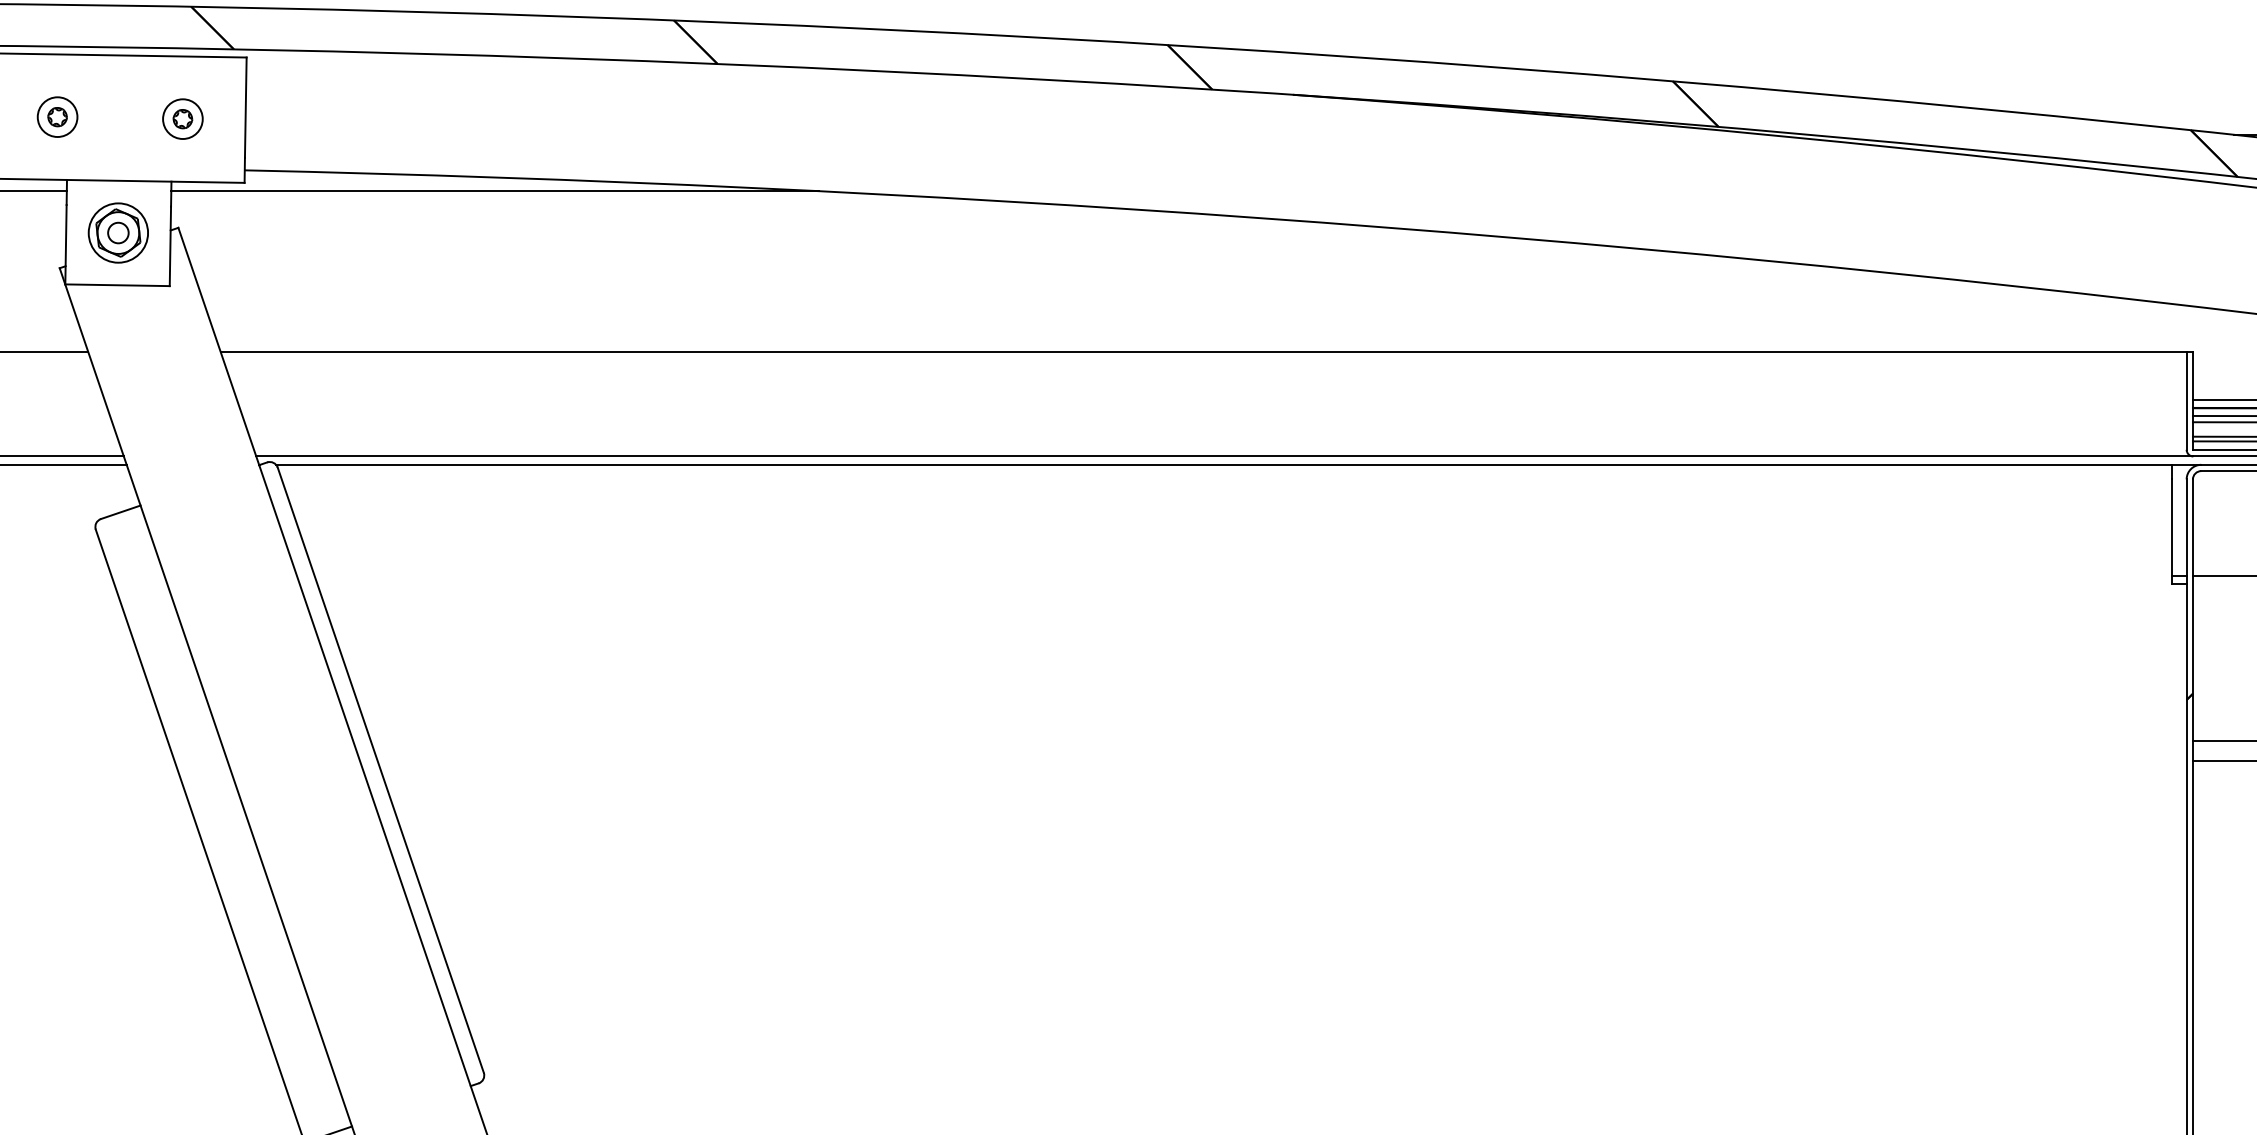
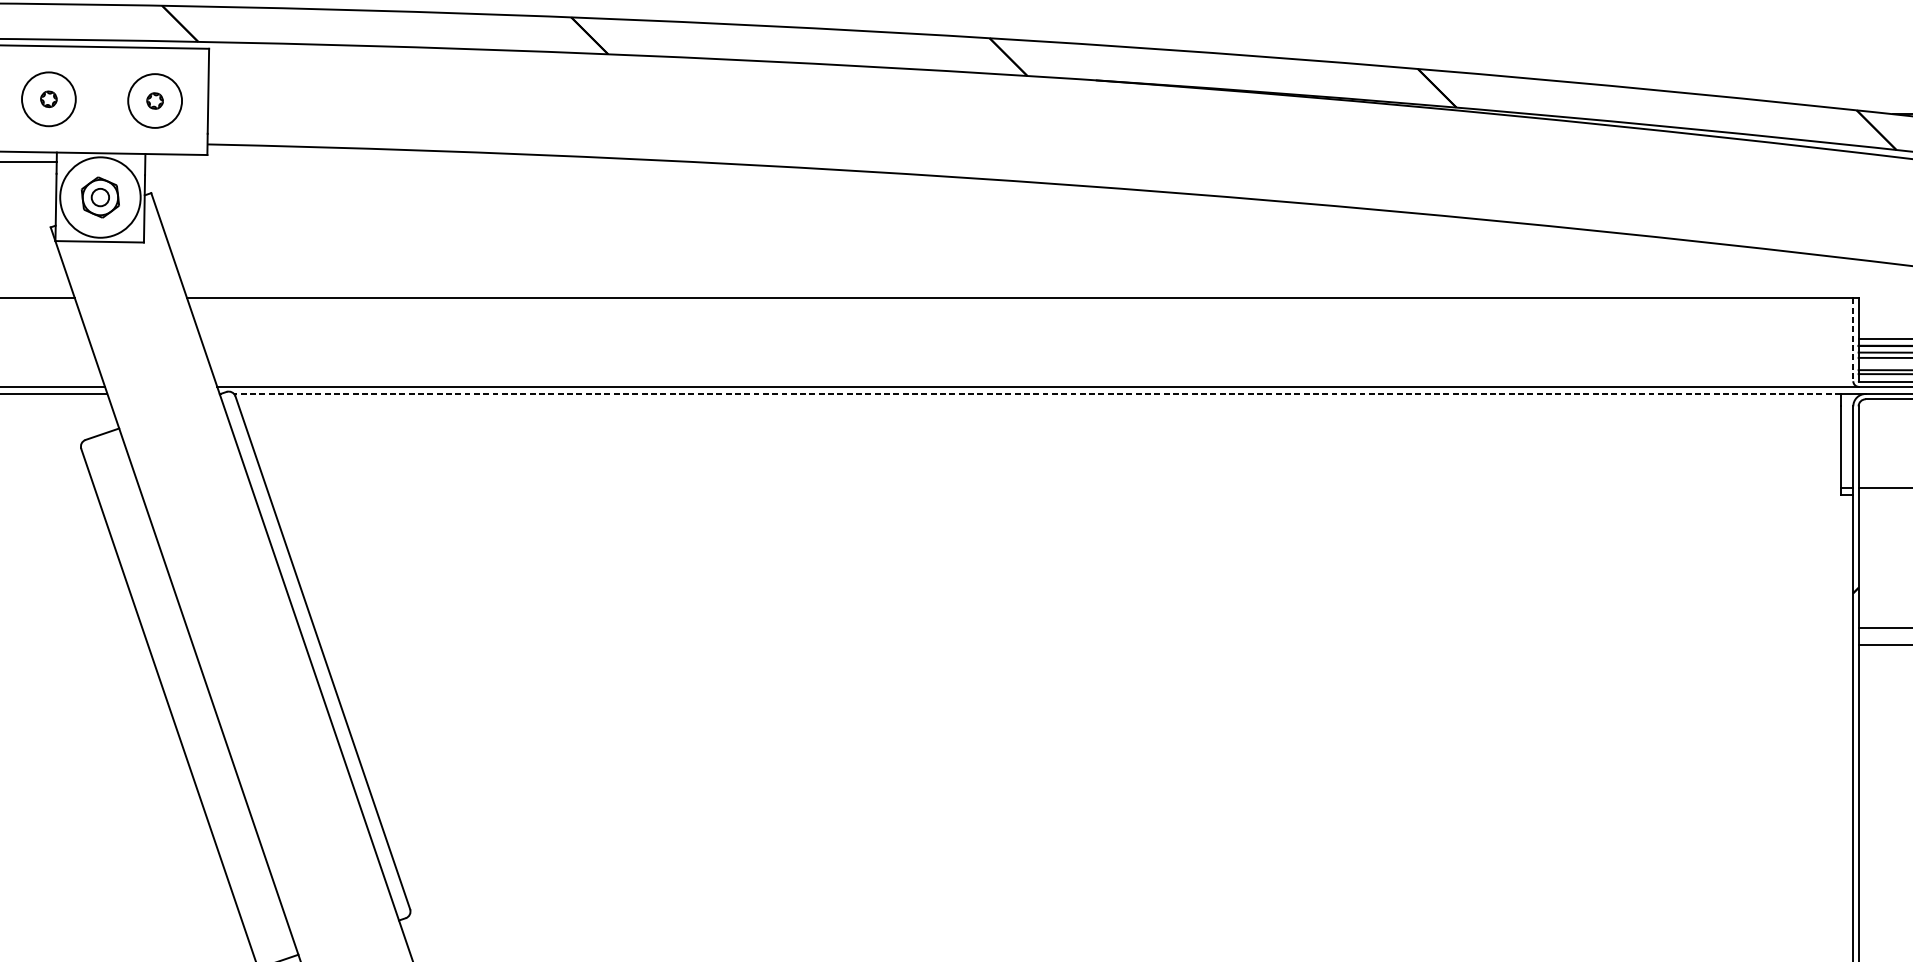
circle: (57, 117) -> (48, 99), size x1.6
circle: (182, 119) -> (154, 101), size x1.6
line: (494, 191) -> (419, 162), removed
circle: (118, 232) -> (100, 197), size x1.6
line: (2186, 400) -> (1853, 339), solid -> dashed
line: (1224, 464) -> (1037, 393), solid -> dashed

